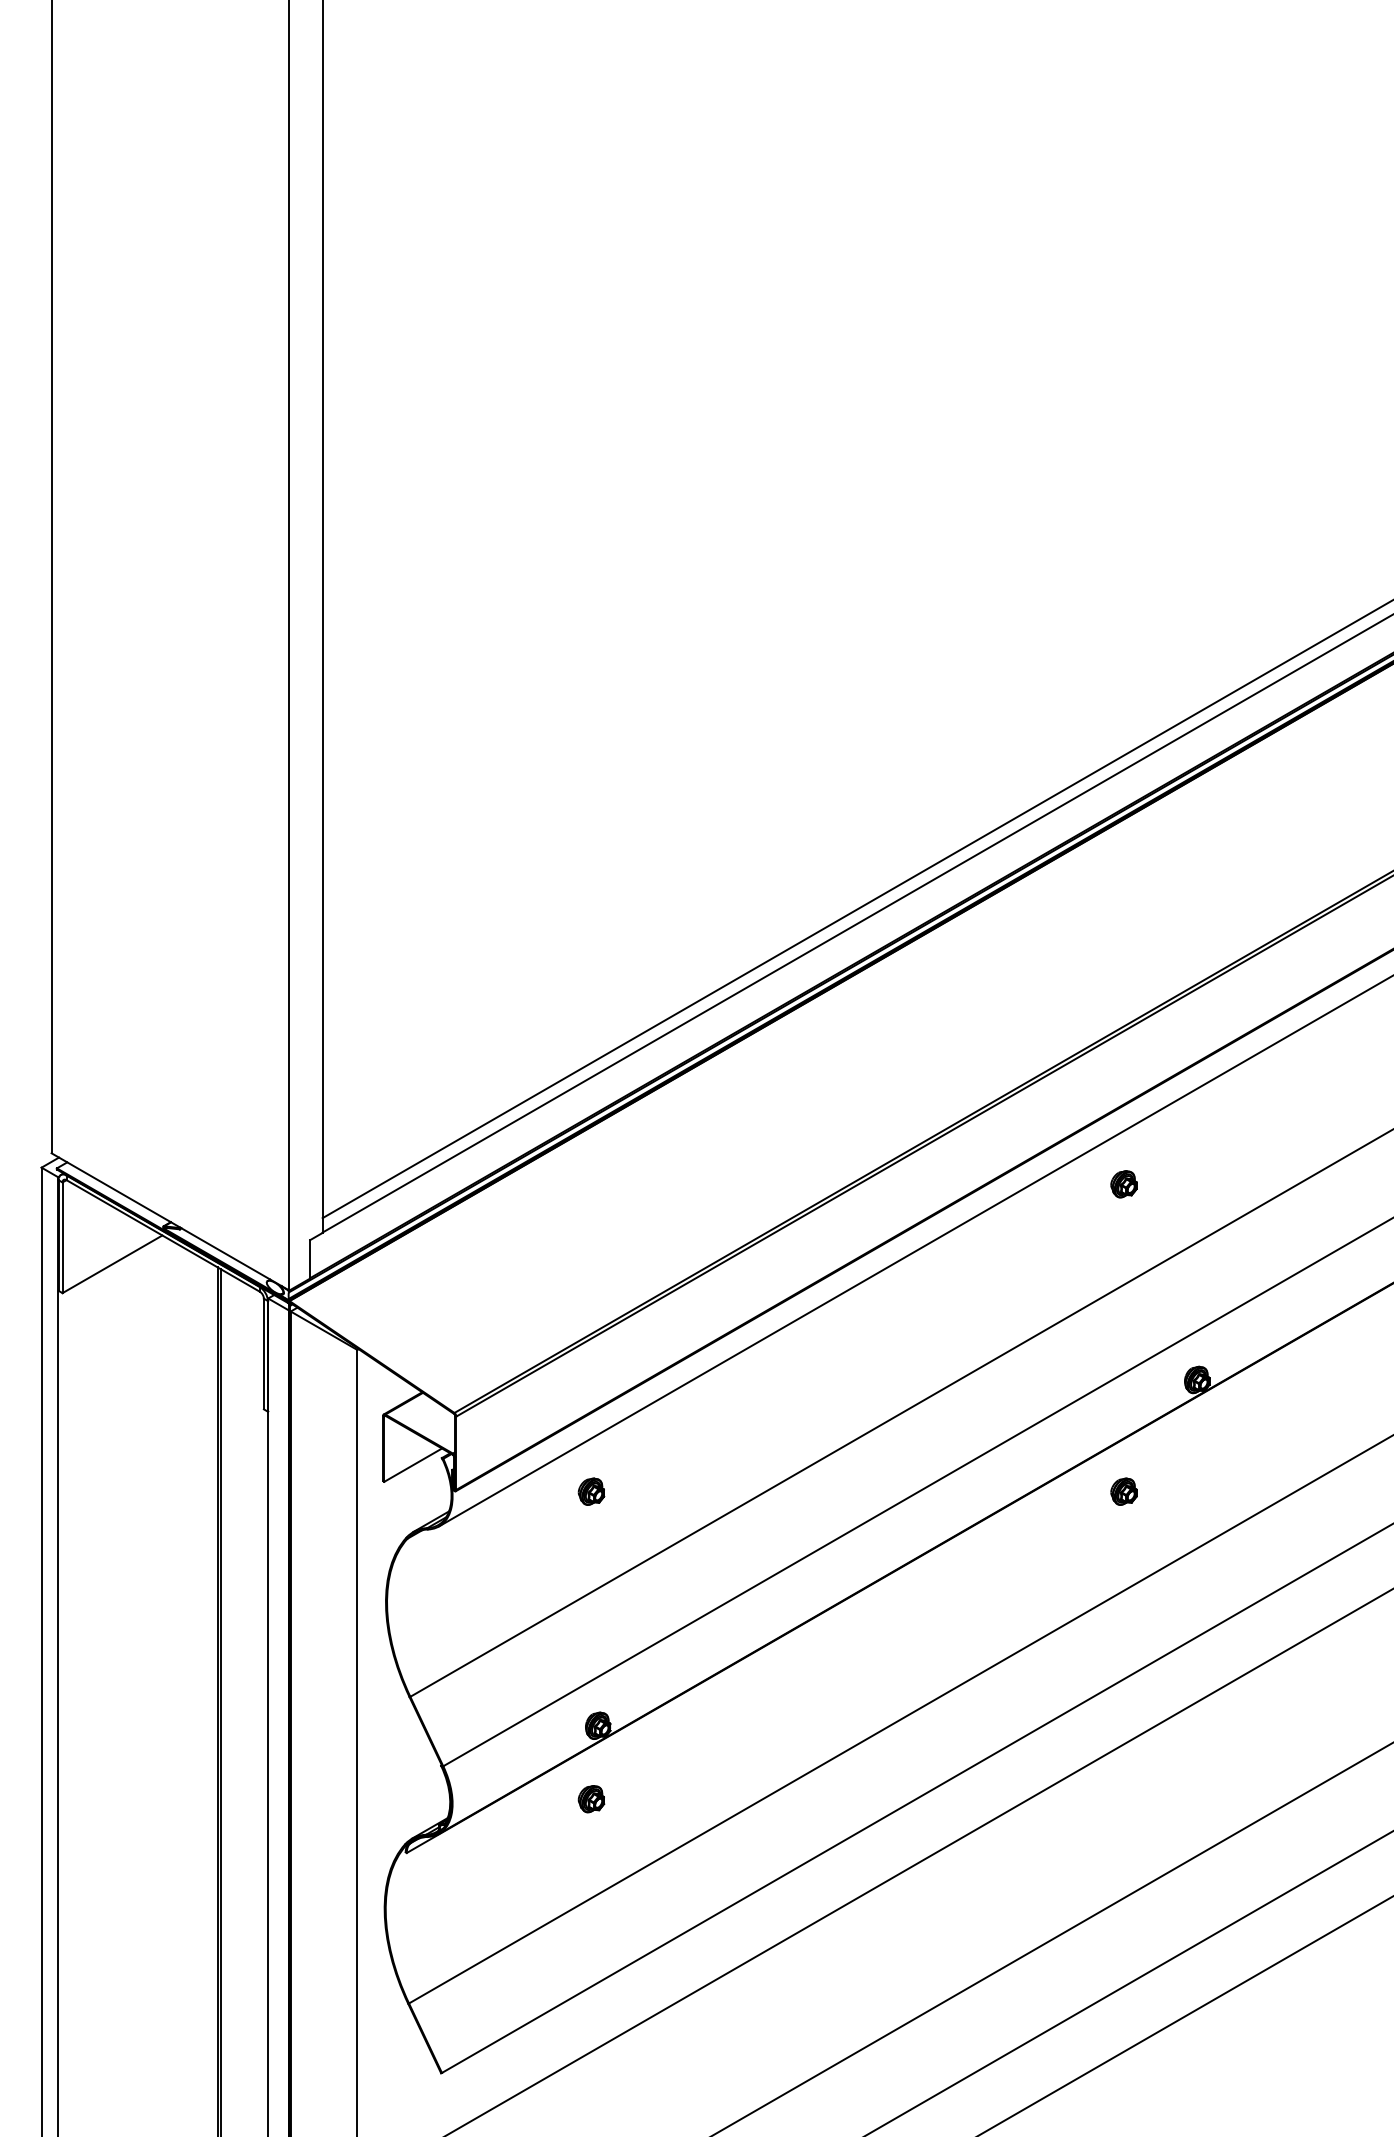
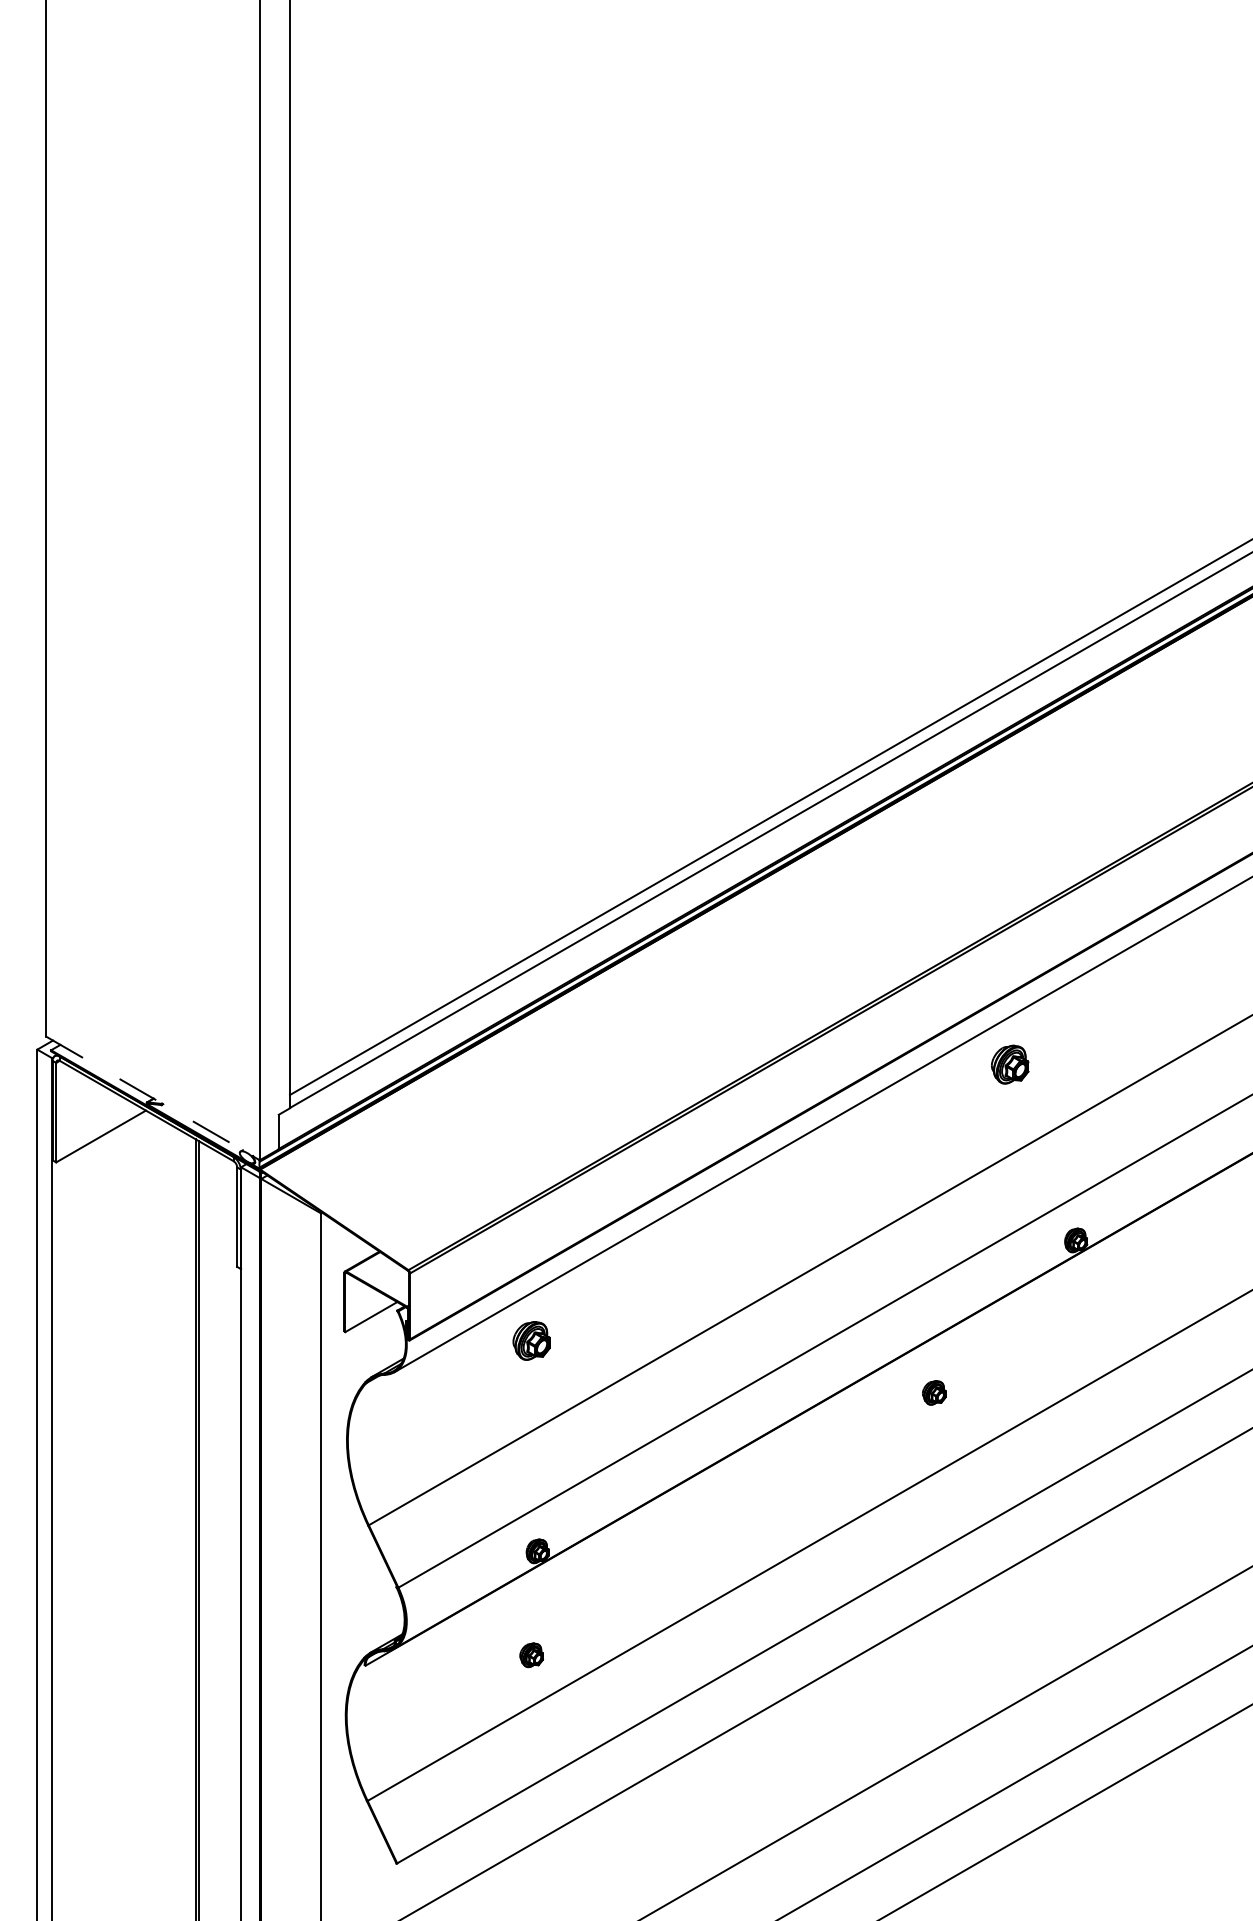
part: (1124, 1184) -> (1010, 1064), size x1.6
line: (170, 1222) -> (153, 1098), solid -> dashed
part: (591, 1491) -> (531, 1340), size x1.6
part: (1124, 1491) -> (934, 1392), moved
part: (591, 1799) -> (531, 1655), moved

